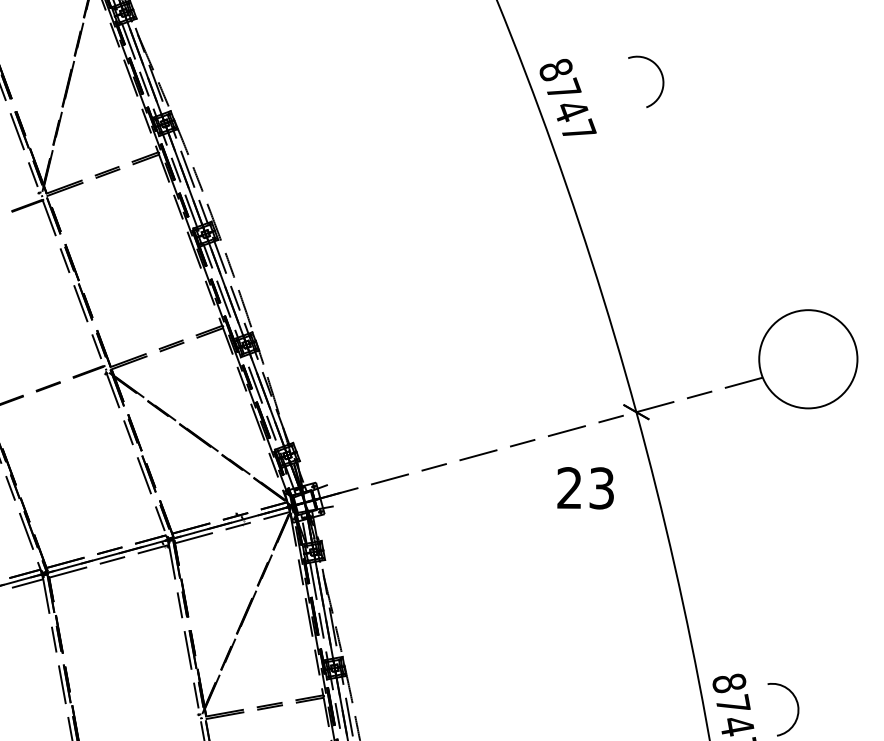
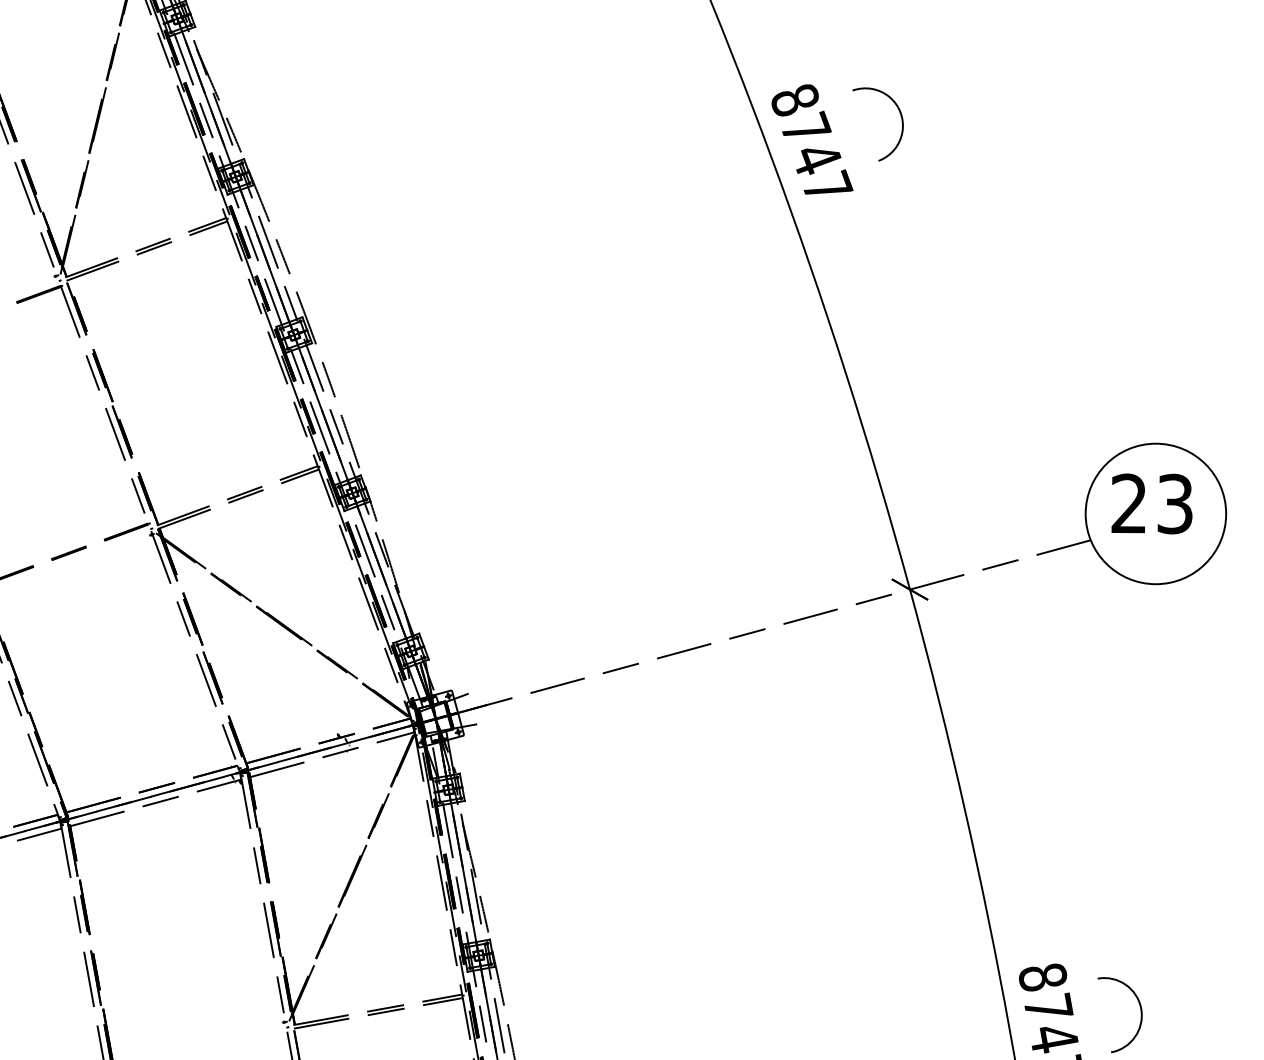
arc: (661, 76) -> (900, 116), moved
text: (585, 488) -> (1151, 504), moved

